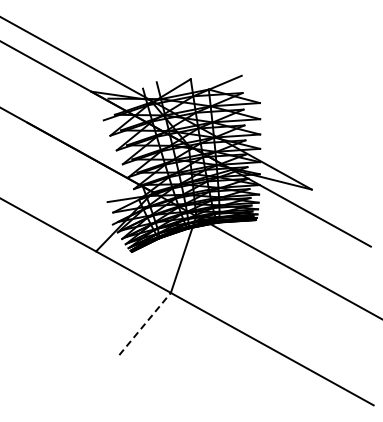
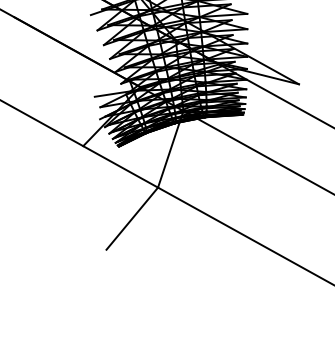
line: (145, 323) -> (132, 218), dashed -> solid

